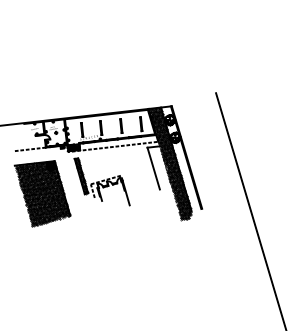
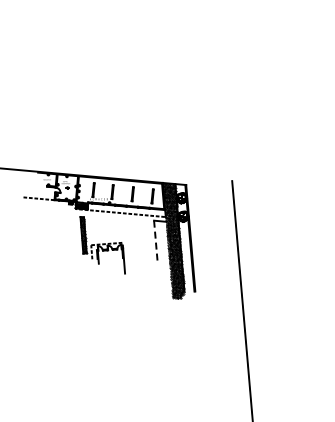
line: (153, 168) -> (155, 242), solid -> dashed
part: (42, 192) -> (42, 243), removed

